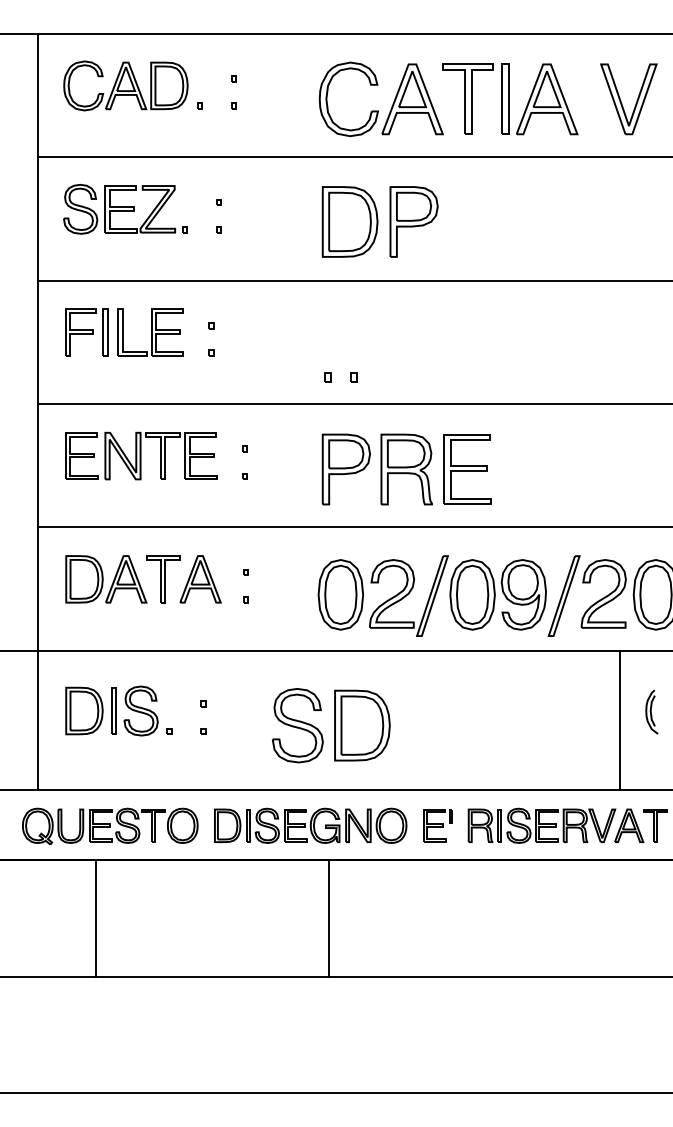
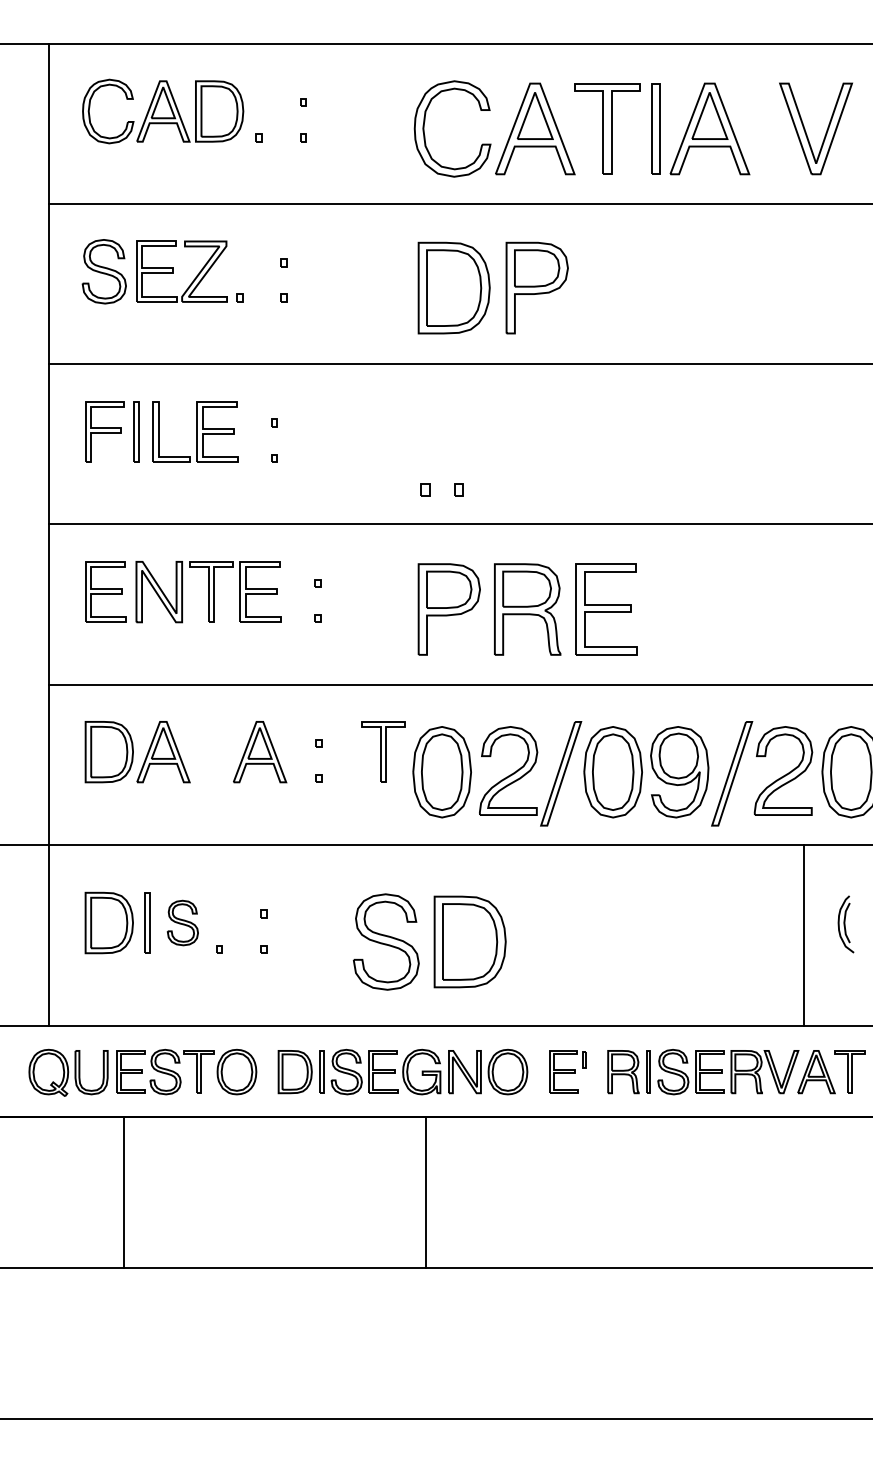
part: (163, 578) -> (383, 751), moved
part: (140, 710) -> (182, 922), size x0.7

